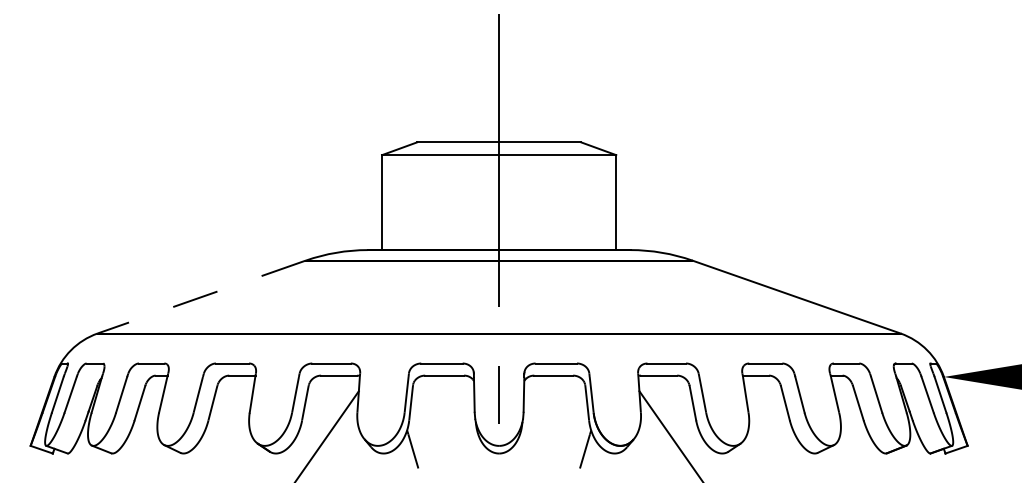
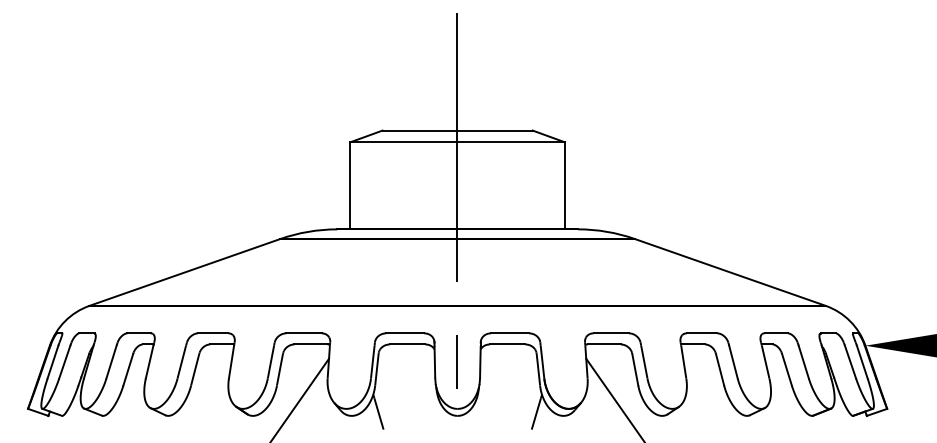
line: (201, 297) -> (184, 272), dashed -> solid

